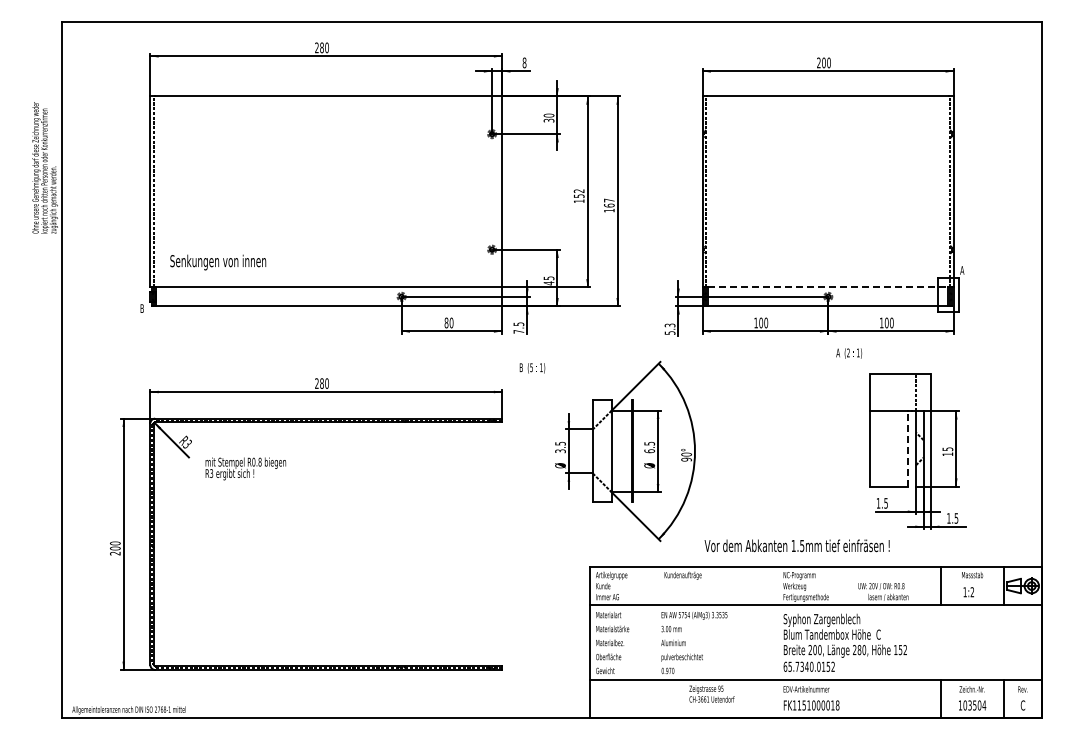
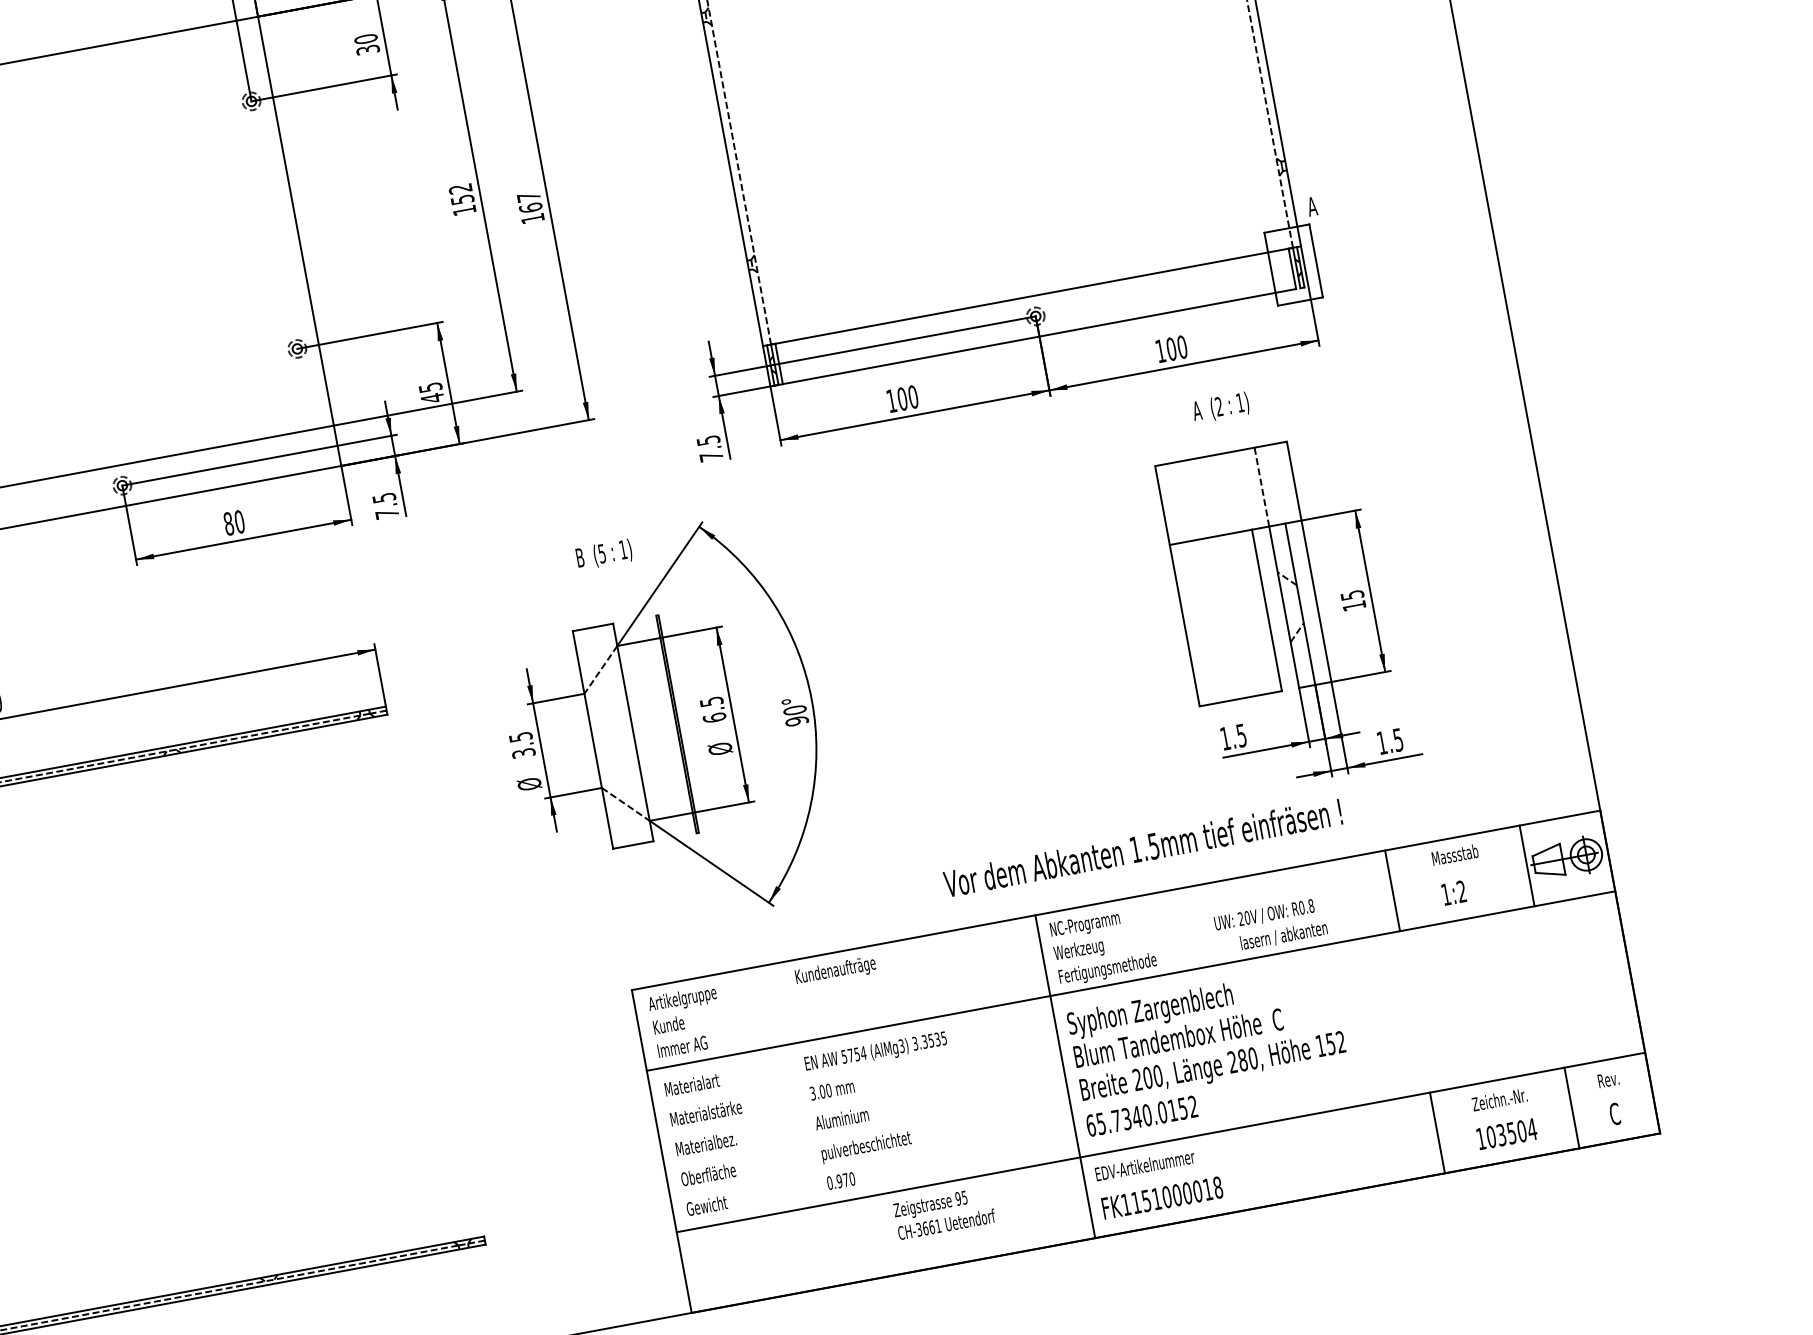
line: (828, 287) -> (1032, 296), dashed -> solid
text: (669, 328) -> (708, 447), 5.3 -> 7.5
text: (849, 353) -> (1221, 407), moved
text: (532, 368) -> (604, 555), moved
line: (908, 448) -> (1267, 609), dashed -> solid
text: (796, 545) -> (1141, 847), moved
line: (777, 642) -> (1064, 1076), added

